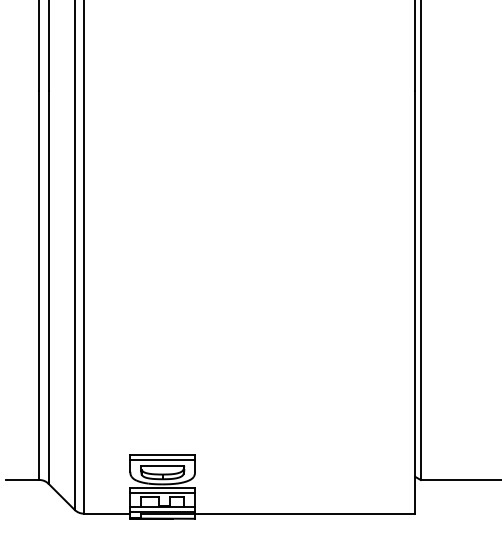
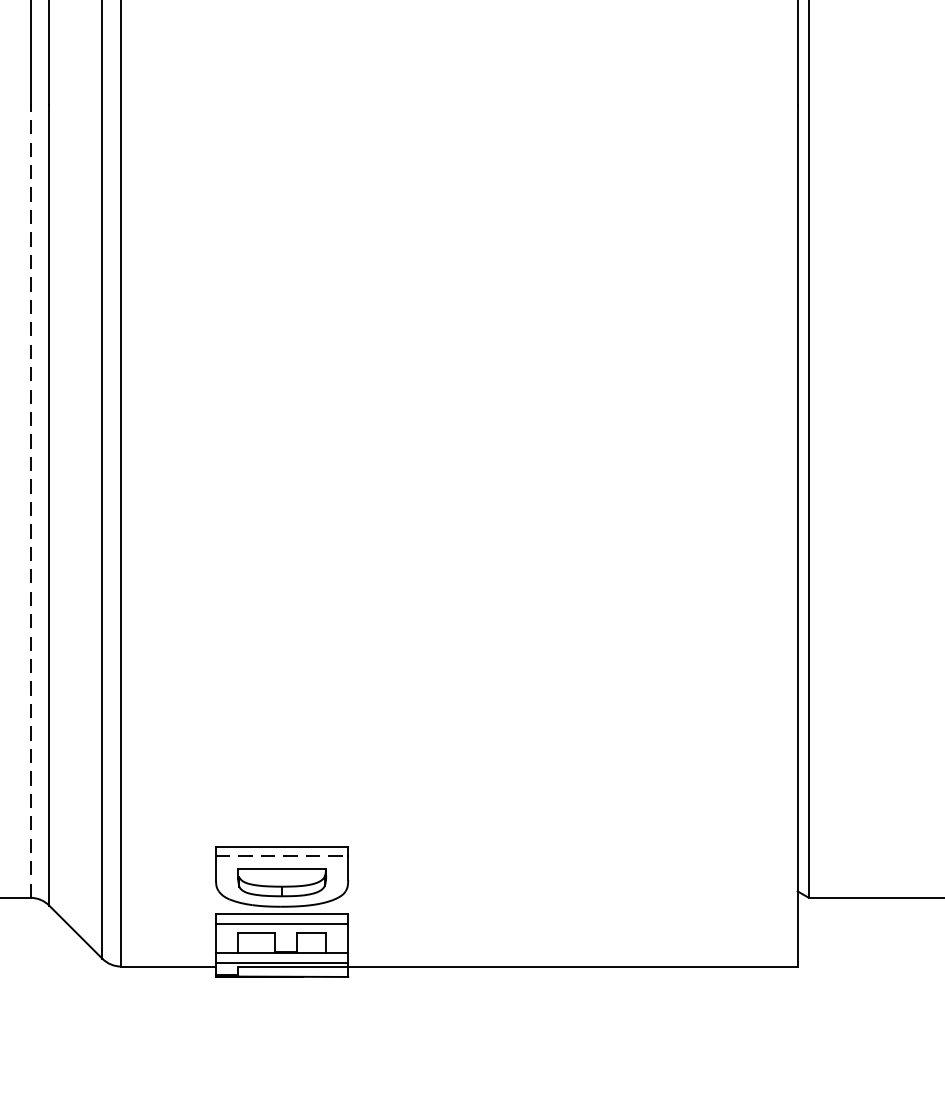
line: (39, 285) -> (30, 500), solid -> dashed
line: (163, 459) -> (283, 855), solid -> dashed

